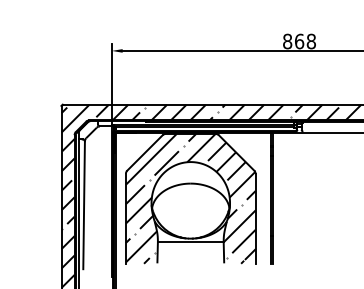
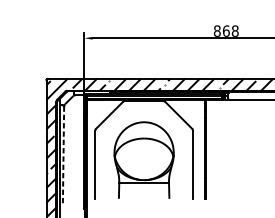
hatch: (190, 198) -> (143, 149), removed
line: (84, 205) -> (63, 155), solid -> dashed

